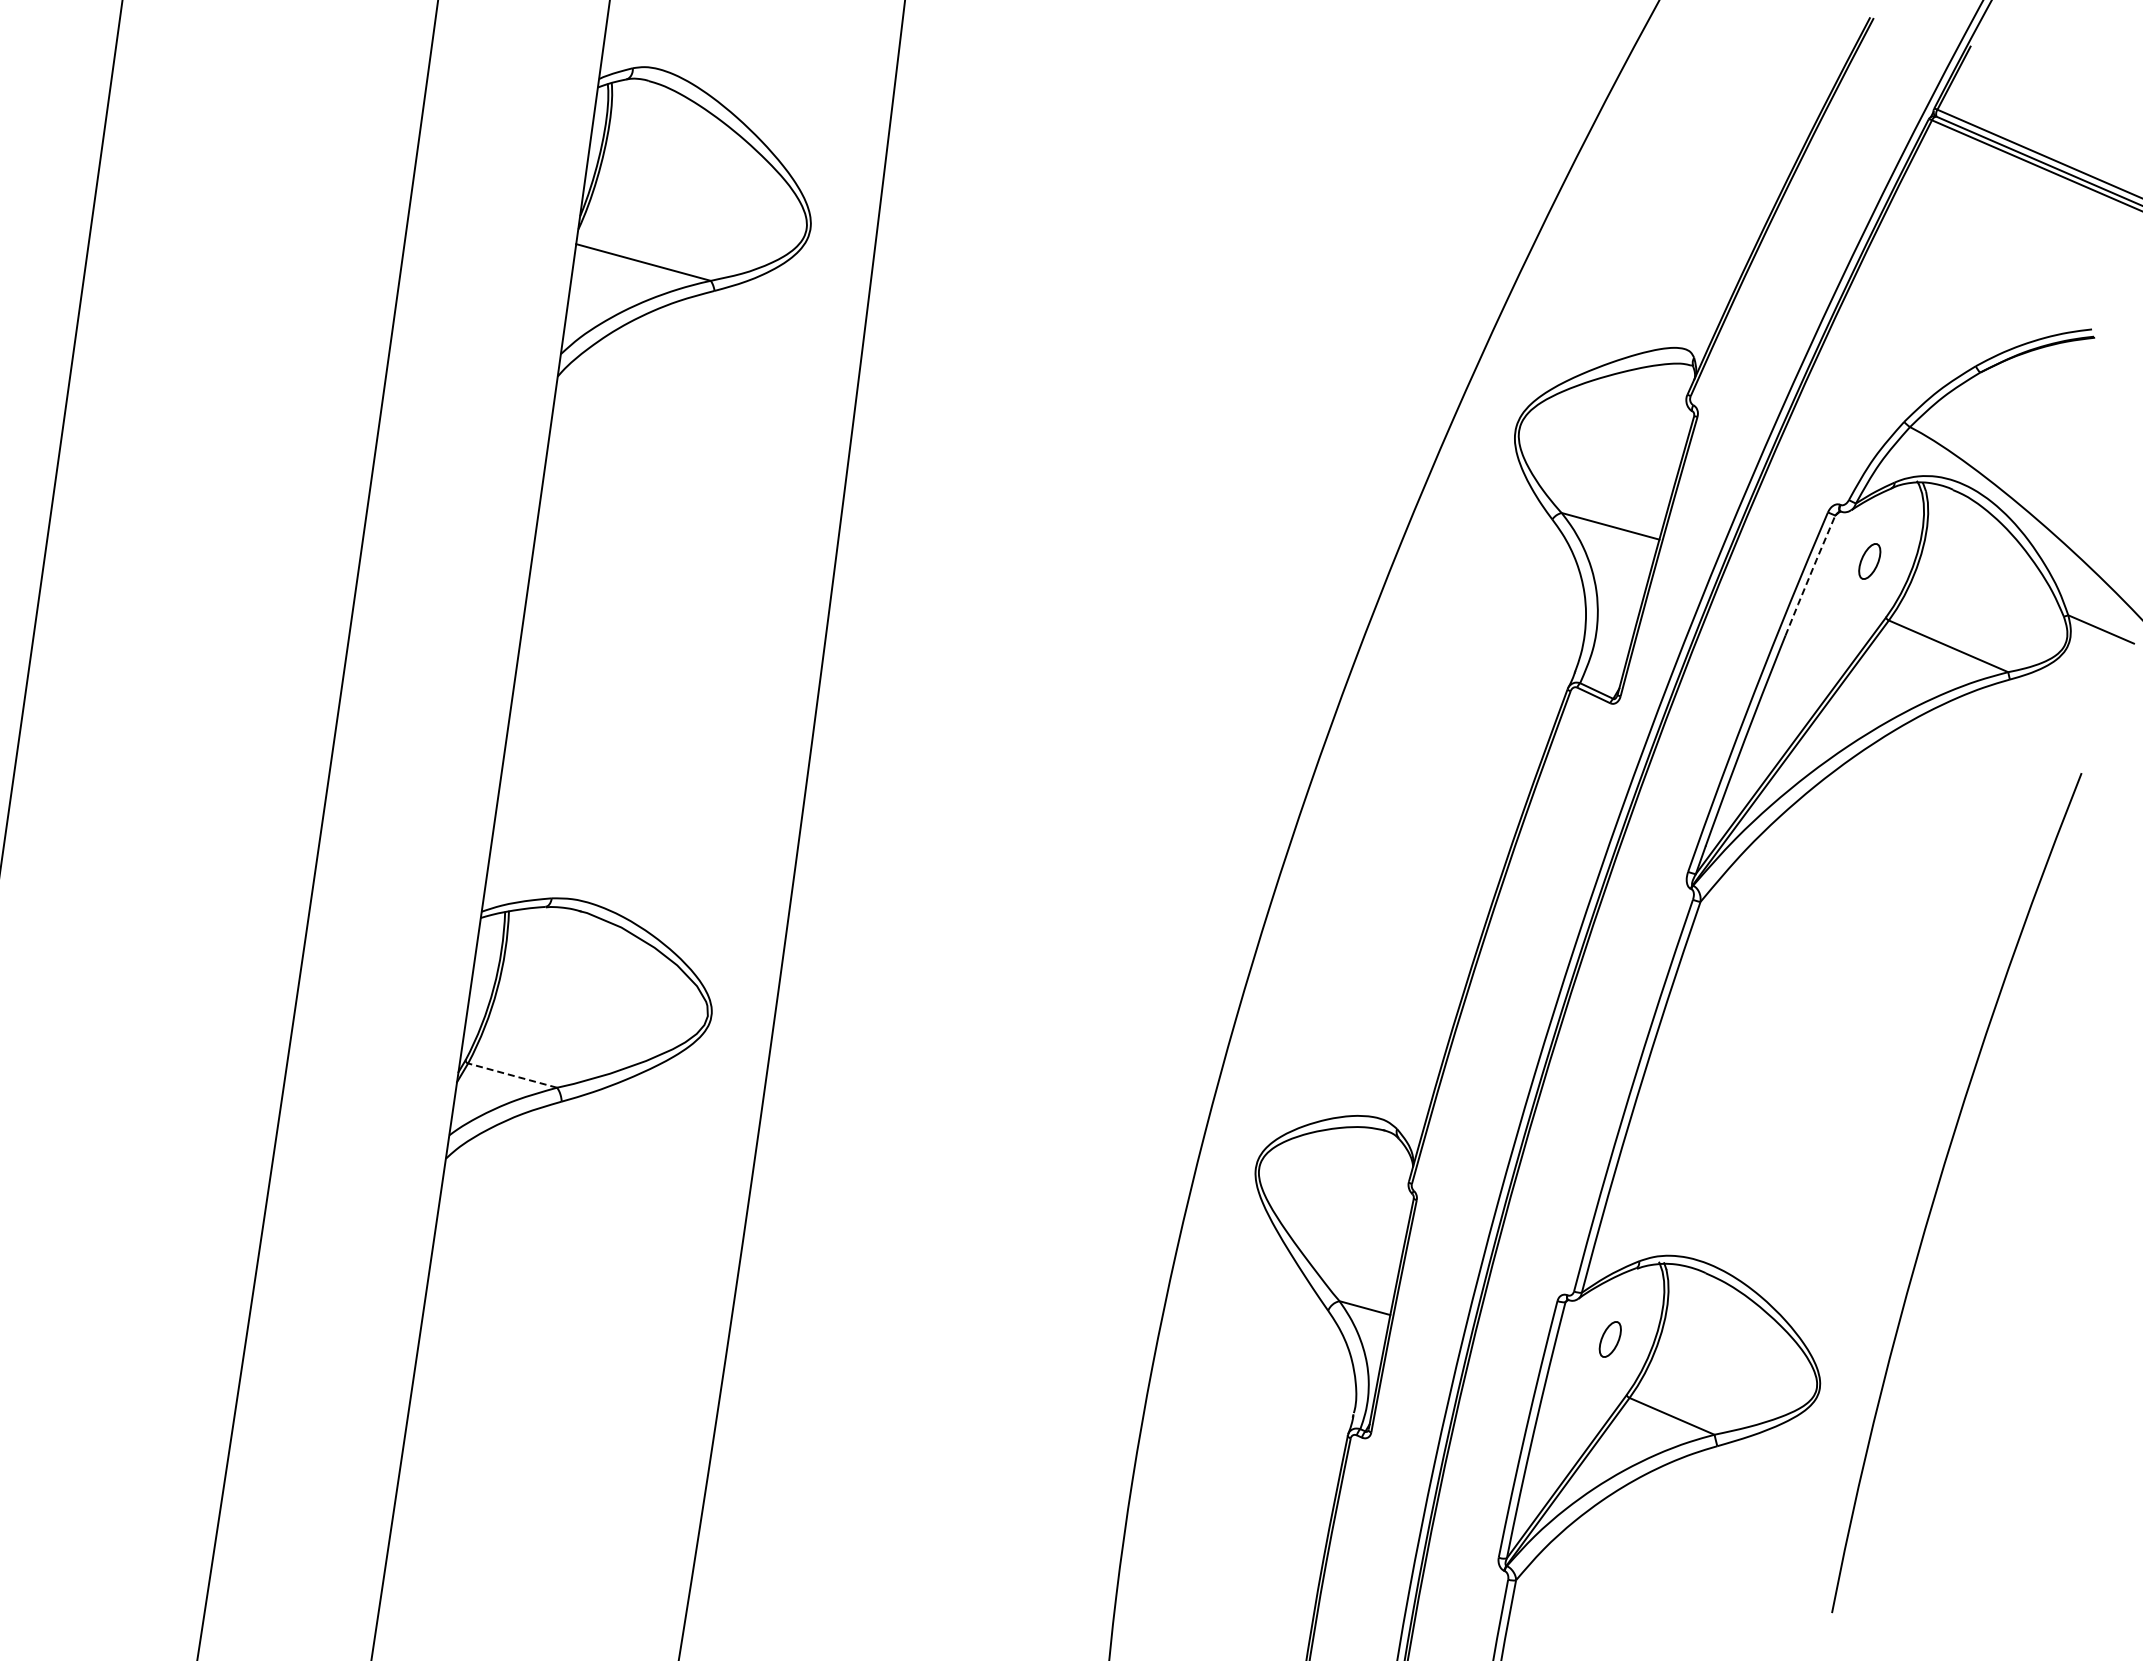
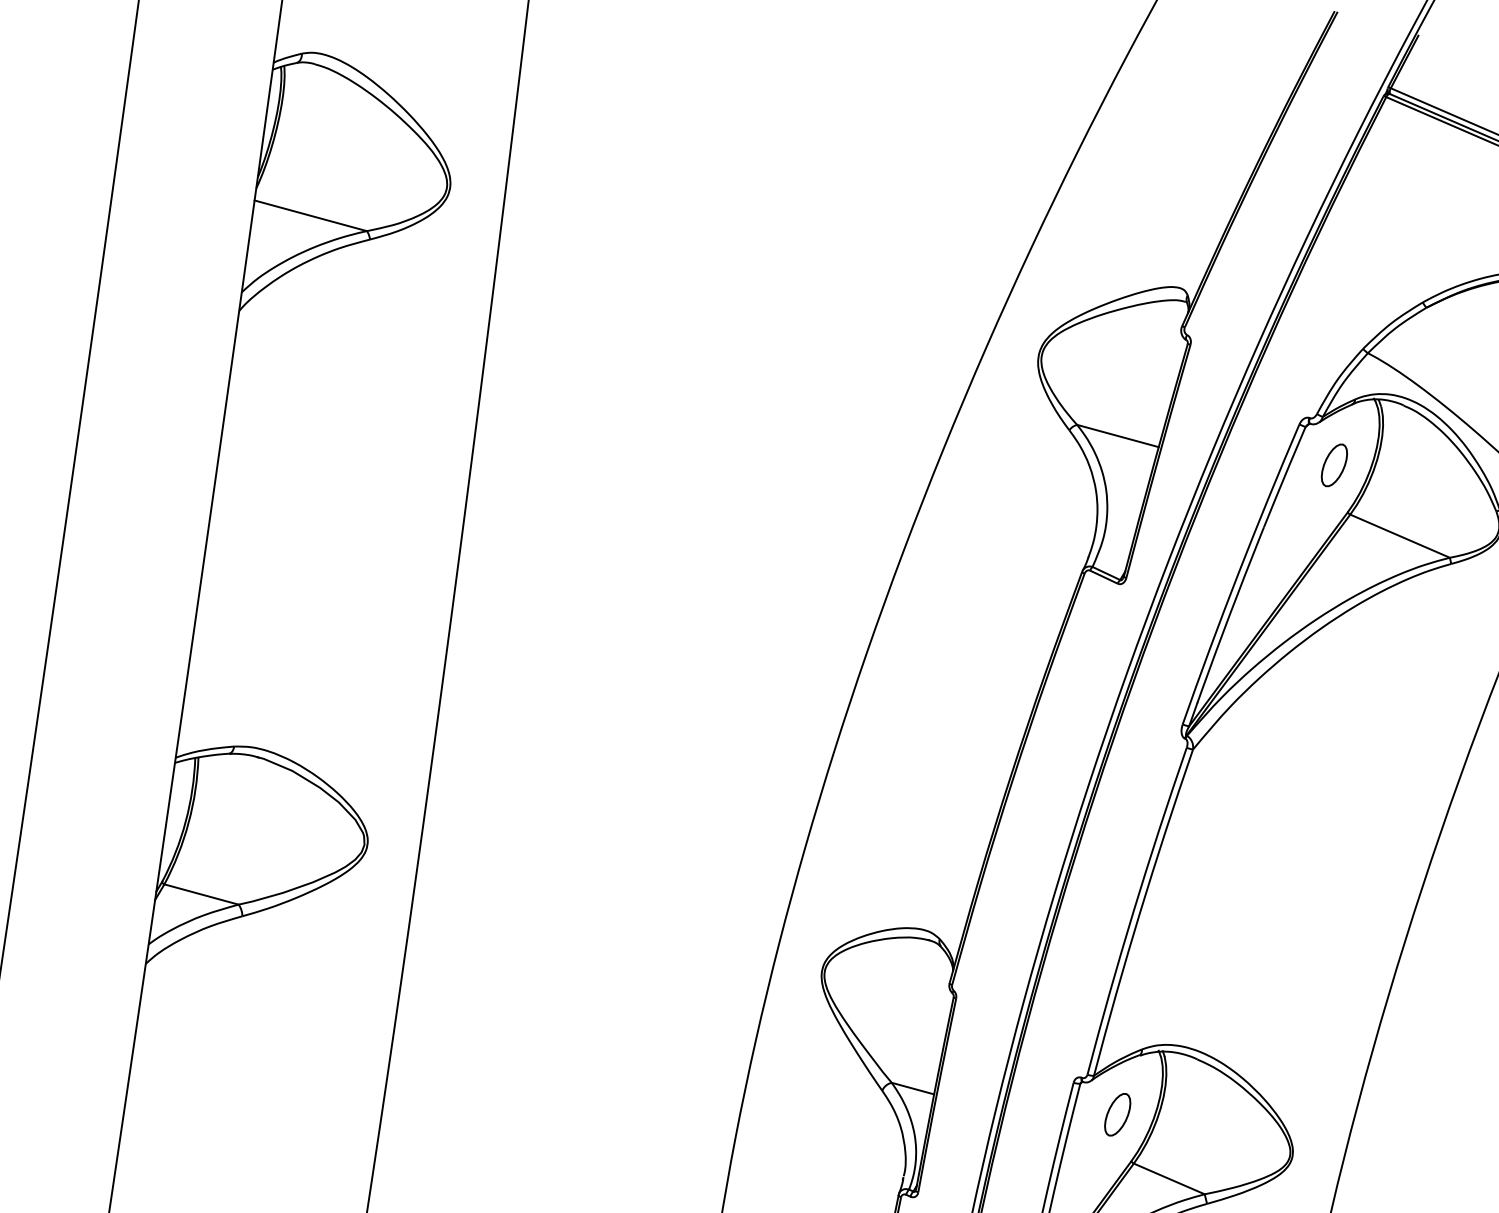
part: (1869, 561) -> (1334, 465), size x1.43
line: (1810, 575) -> (1284, 477), dashed -> solid
line: (512, 1075) -> (201, 894), dashed -> solid
part: (1610, 1339) -> (1117, 1114), size x1.43

